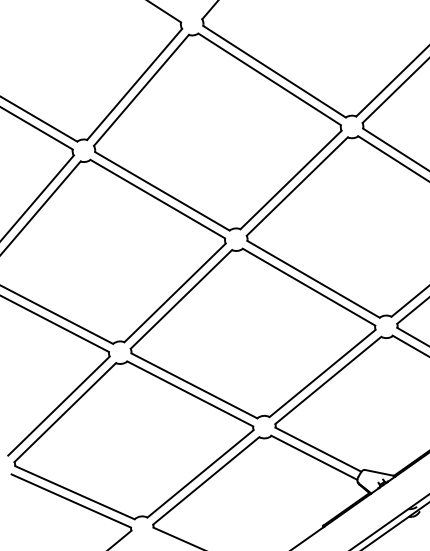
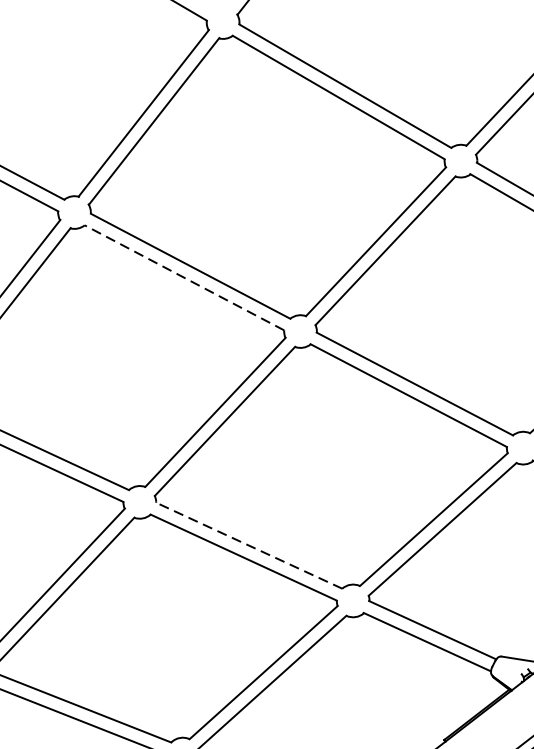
line: (157, 199) -> (184, 278), solid -> dashed
line: (194, 385) -> (249, 545), solid -> dashed

